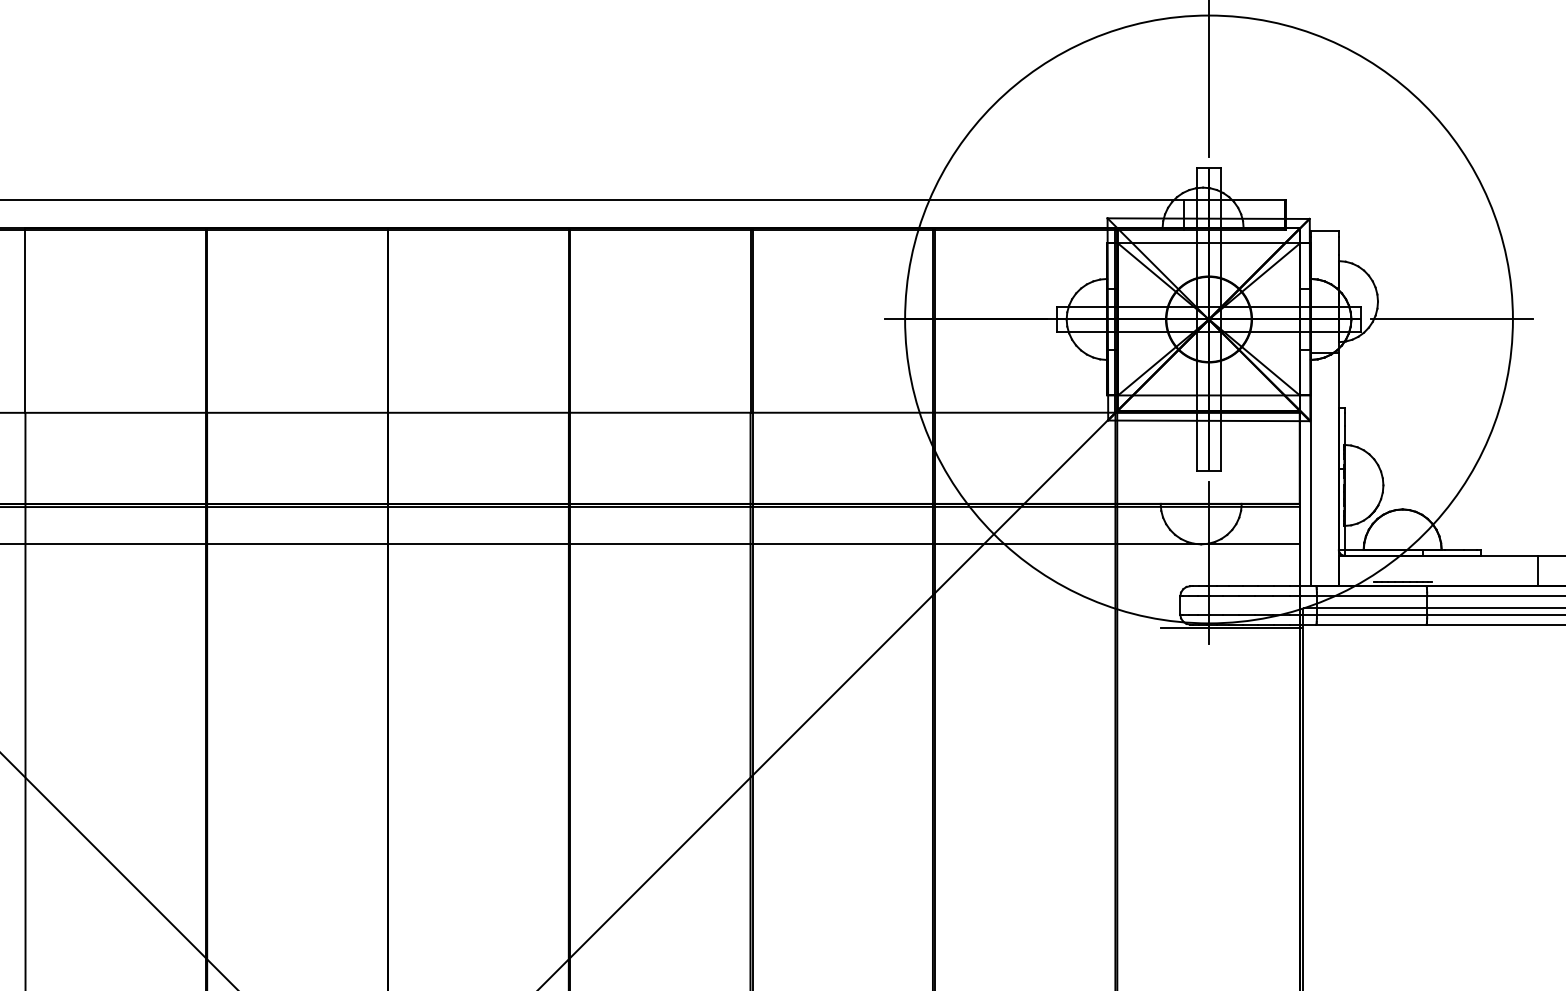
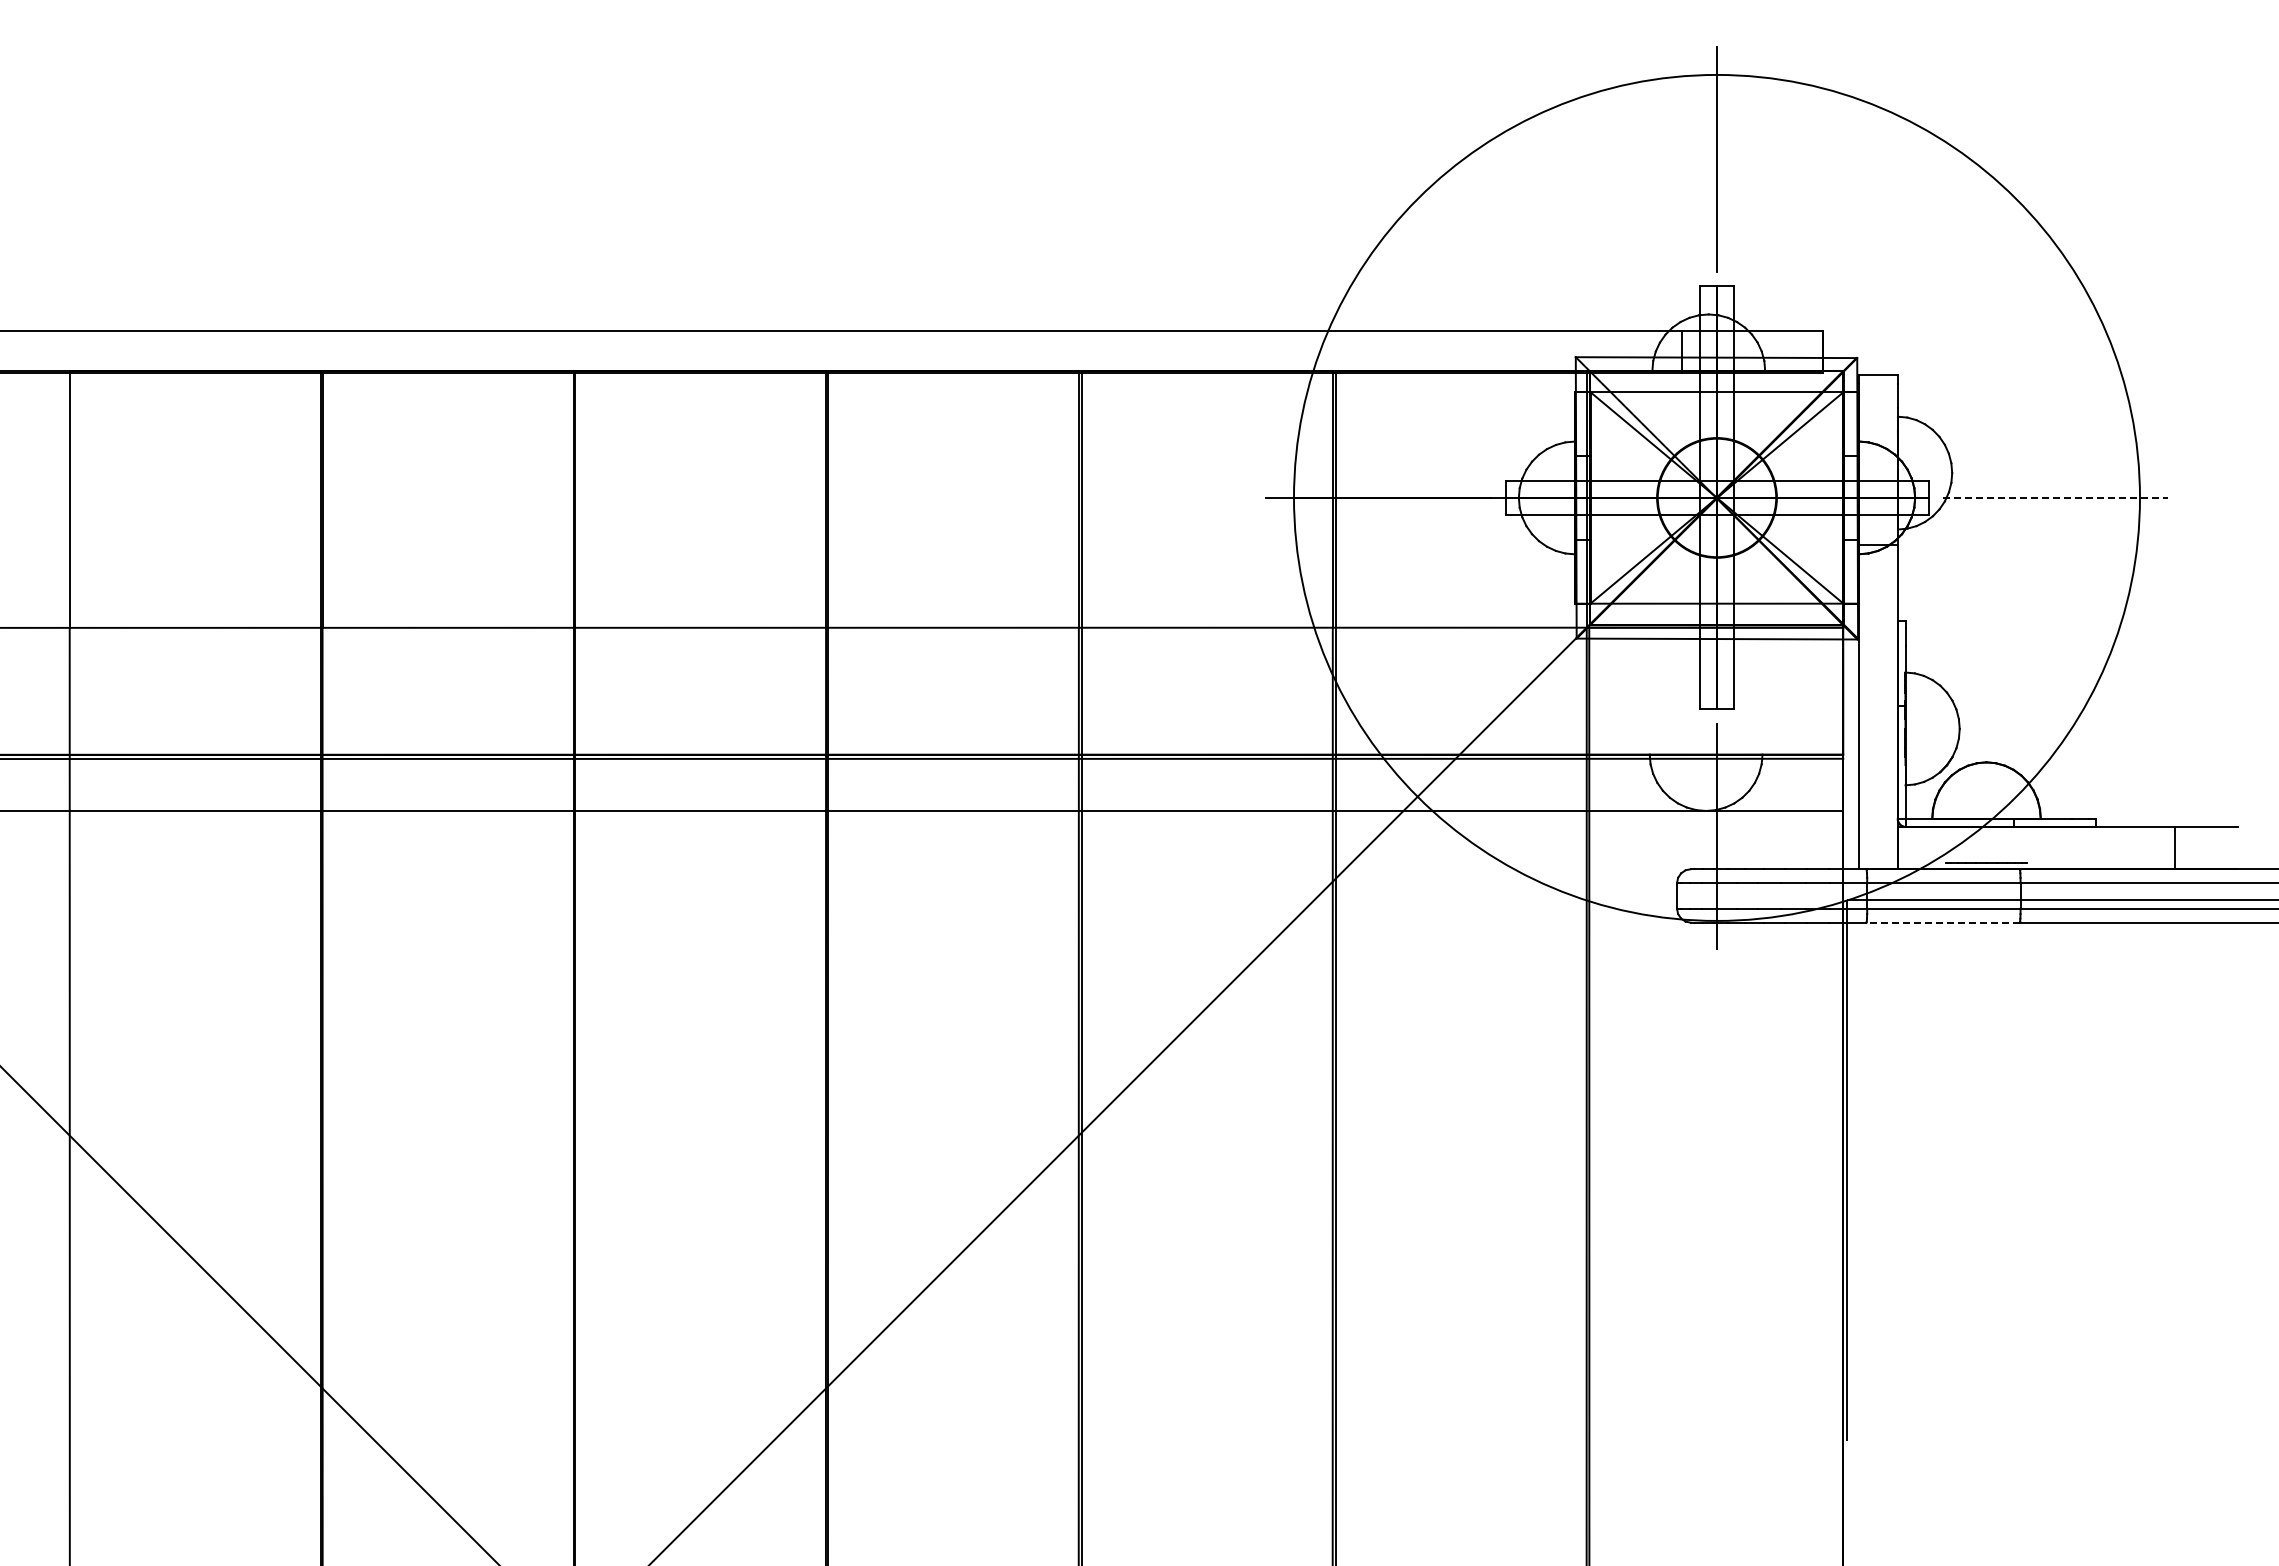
line: (1452, 319) -> (2055, 497), solid -> dashed
line: (1371, 624) -> (1943, 922), solid -> dashed
line: (1231, 628) -> (1748, 927), removed

